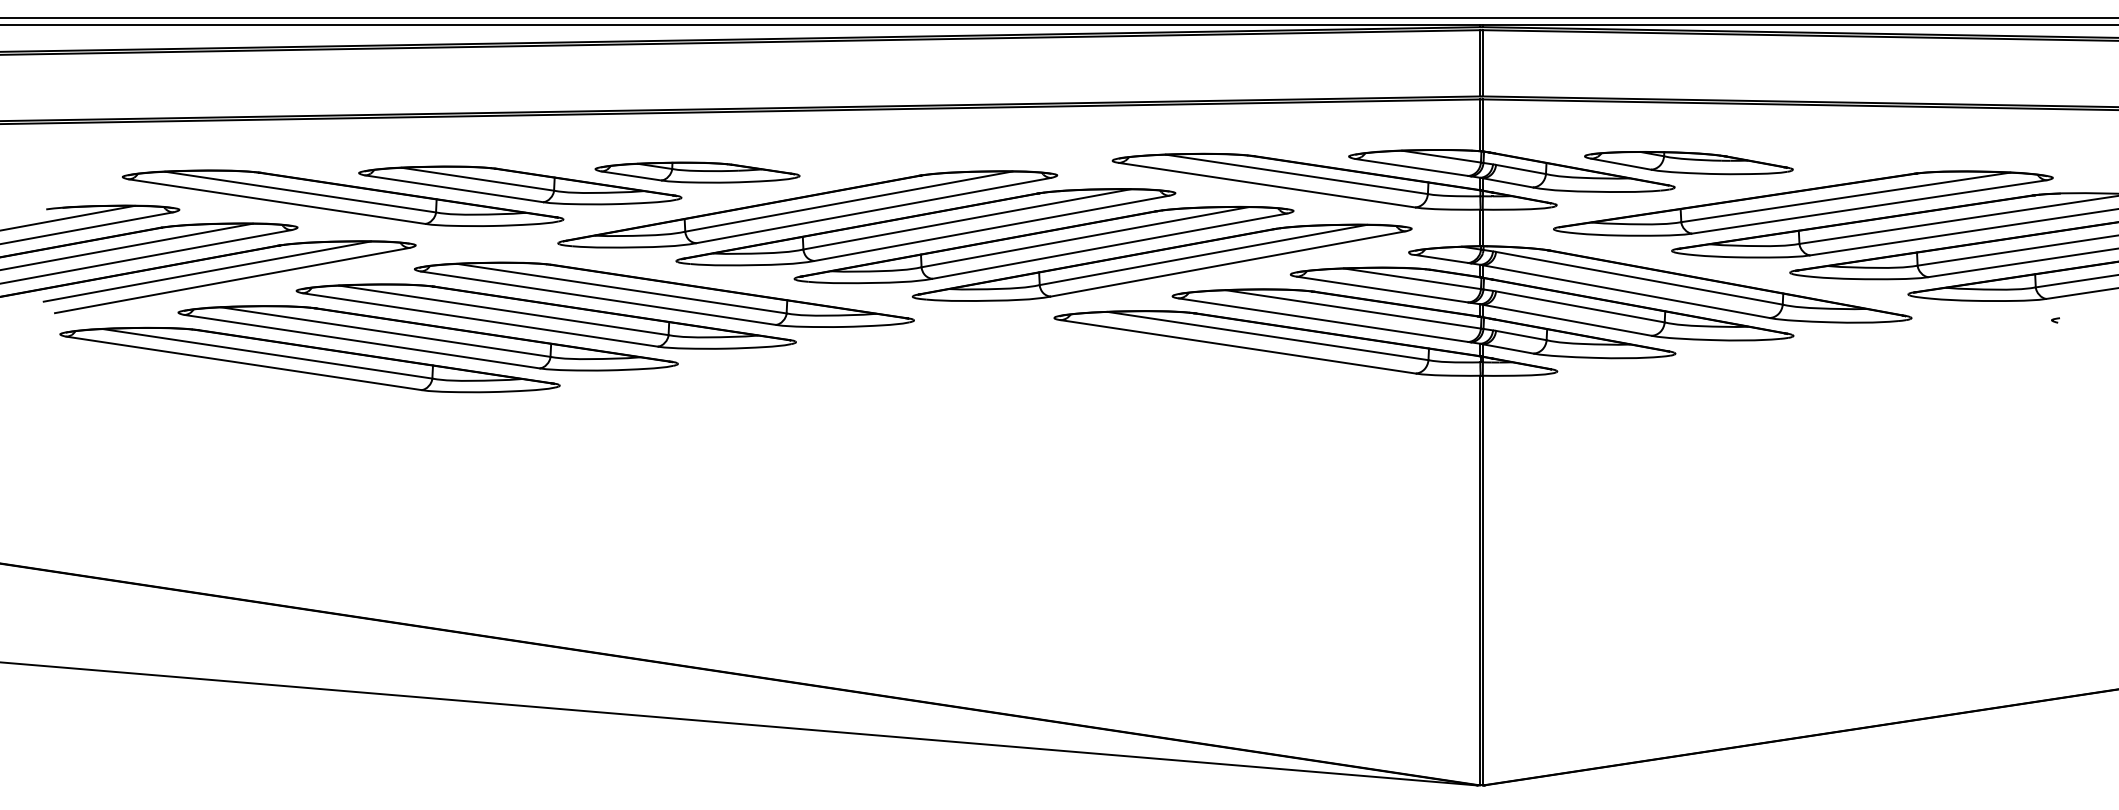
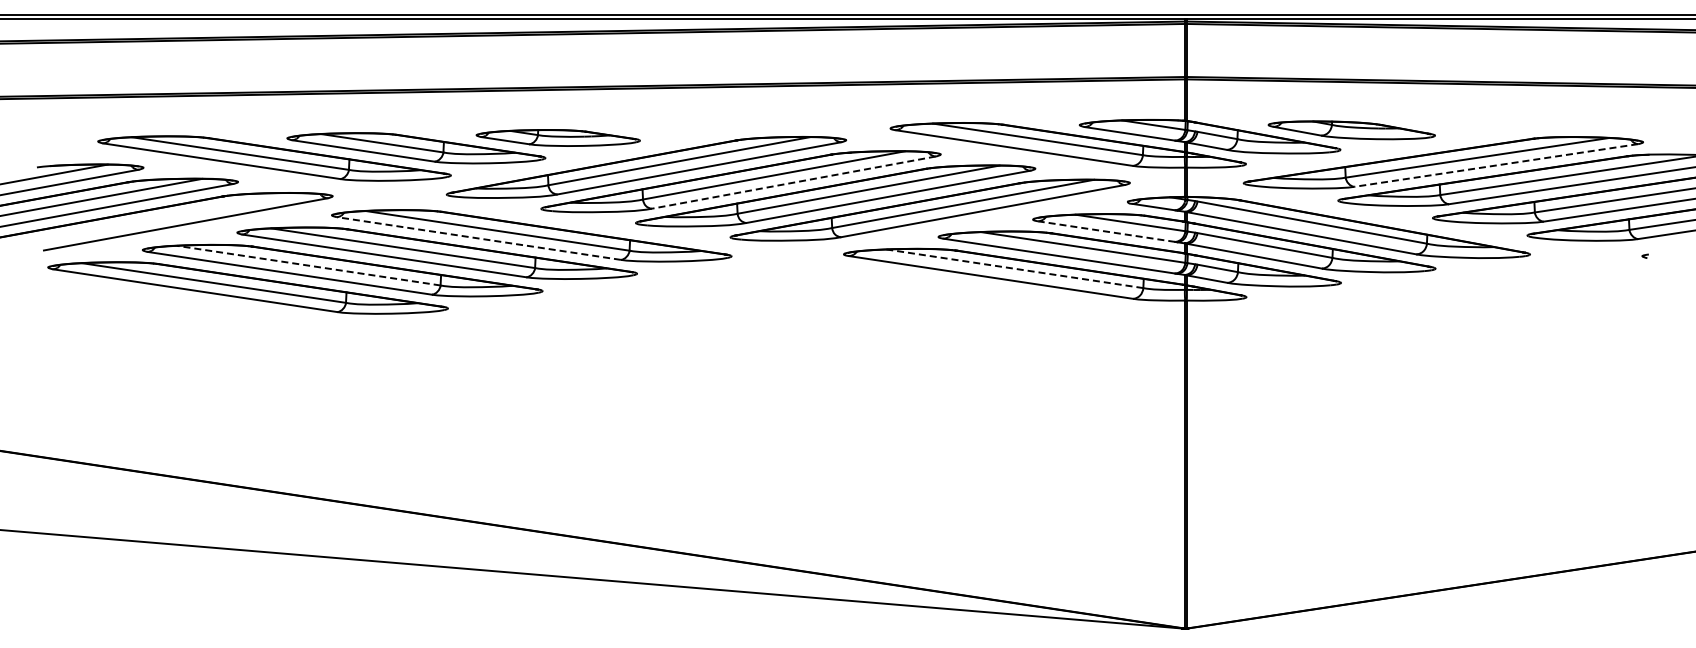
line: (1868, 206) -> (1495, 165), solid -> dashed
line: (991, 228) -> (793, 182), solid -> dashed
line: (206, 271) -> (165, 217), removed
line: (1382, 289) -> (1106, 231), solid -> dashed
line: (597, 298) -> (478, 238), solid -> dashed
line: (385, 331) -> (308, 265), solid -> dashed
line: (1267, 335) -> (1014, 268), solid -> dashed

